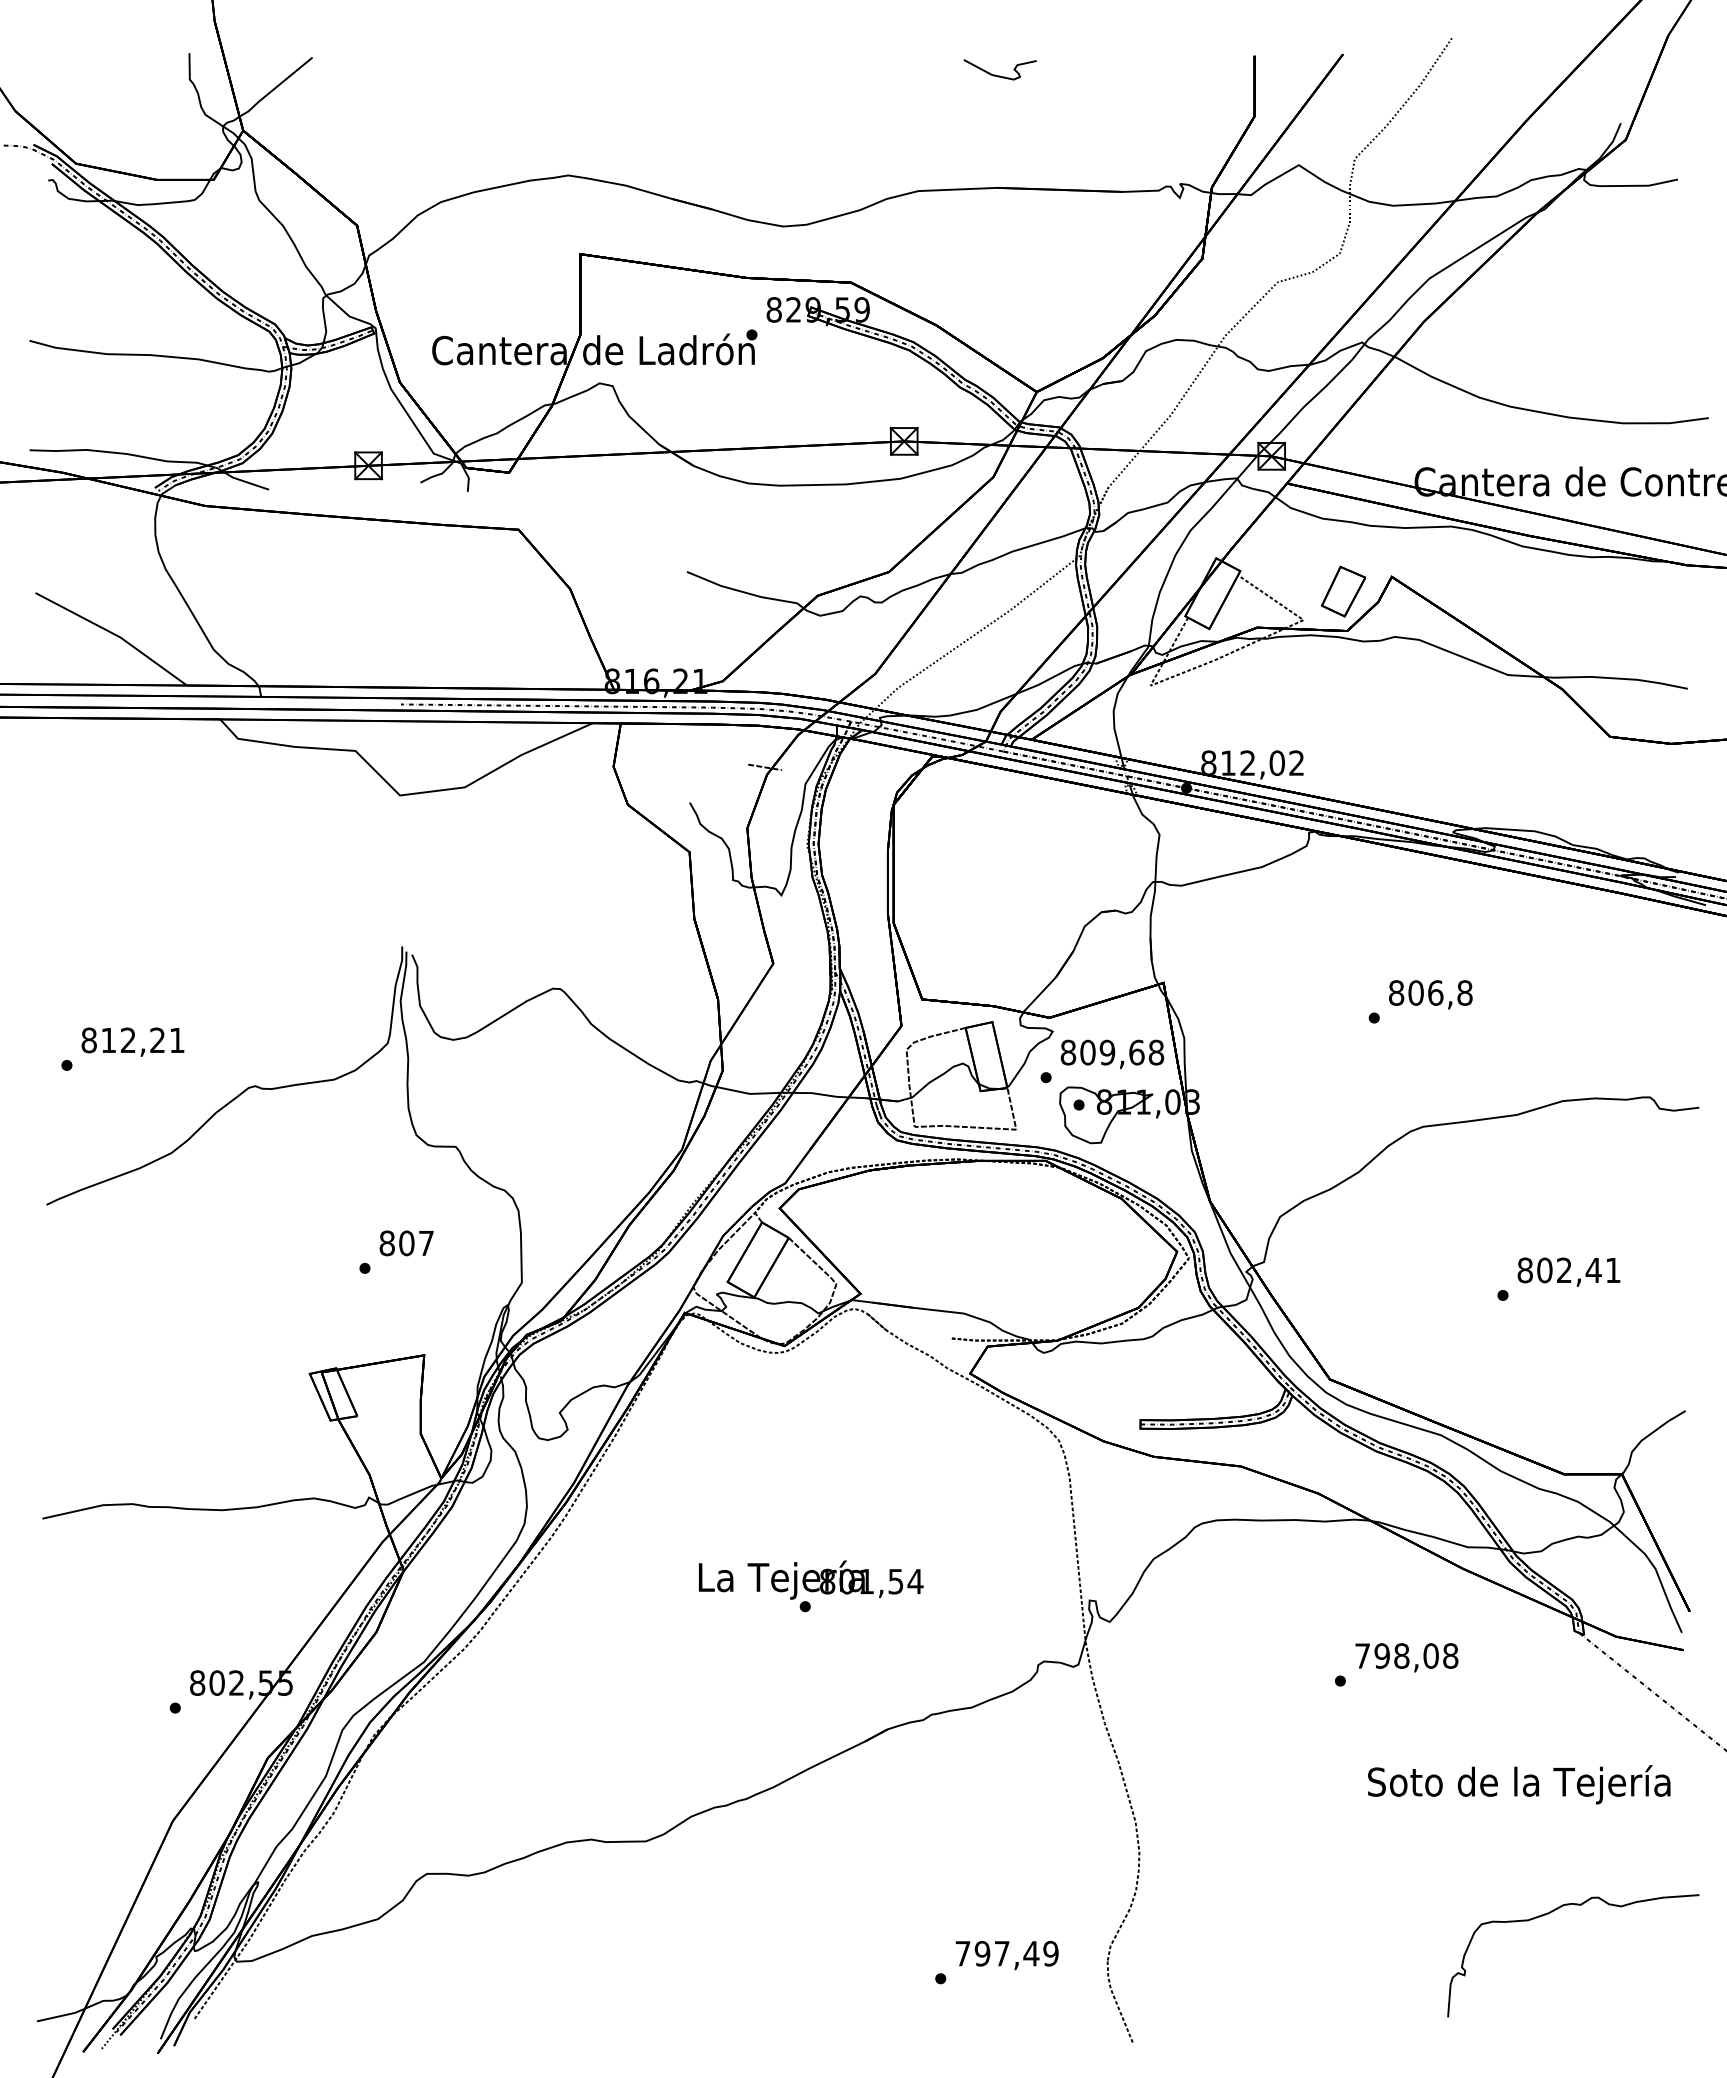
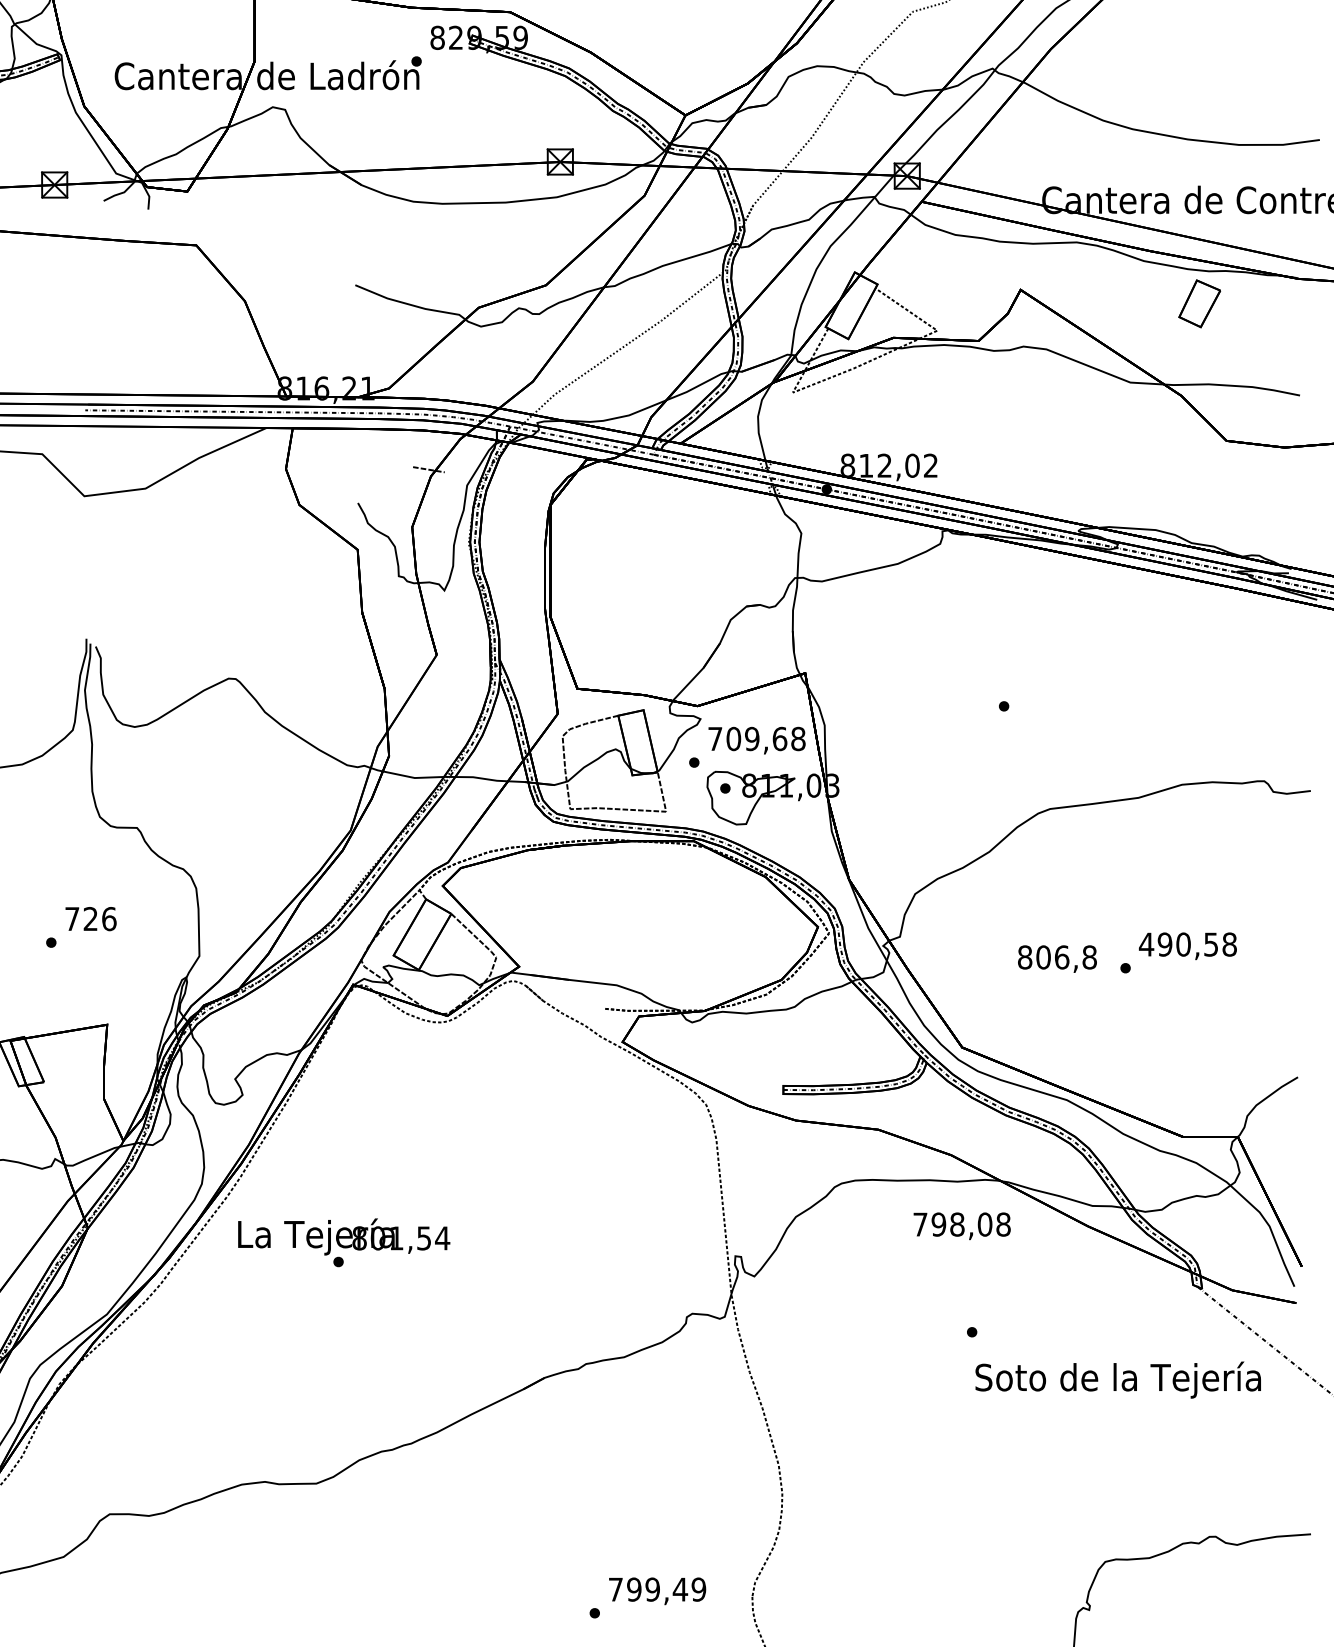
part: (1343, 591) -> (1199, 303), moved
text: (1430, 994) -> (1057, 958), moved
text: (1068, 1052) -> (715, 738), 809,68 -> 709,68
text: (406, 1243) -> (90, 919), 807 -> 726
text: (1568, 1270) -> (1187, 944), 802,41 -> 490,58
text: (811, 1586) -> (344, 1242), moved
text: (1406, 1657) -> (961, 1225), moved
text: (1519, 1784) -> (1118, 1379), moved
text: (1001, 1953) -> (652, 1589), 797,49 -> 799,49

